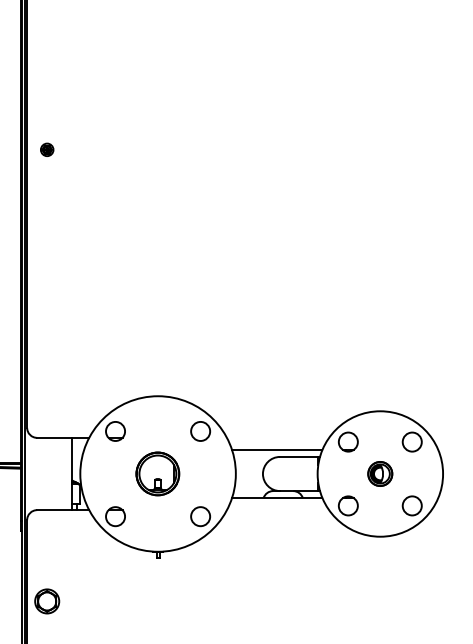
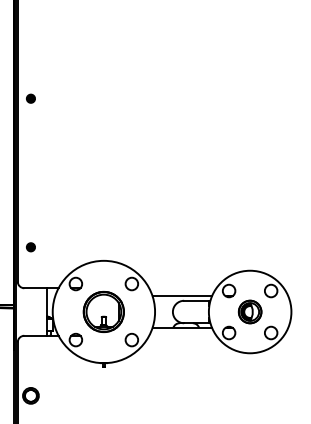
part: (46, 375) -> (30, 247), added
part: (157, 473) -> (103, 311), size x1.43
part: (379, 473) -> (249, 311), size x1.43

